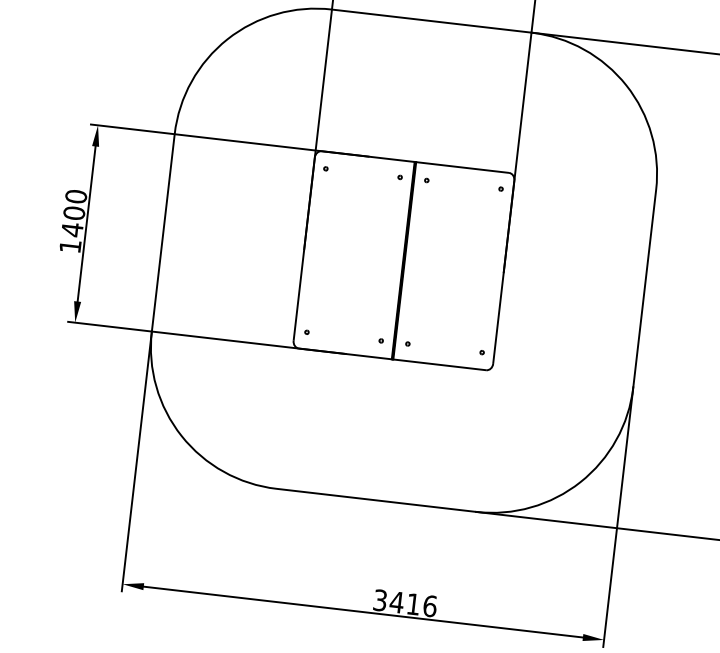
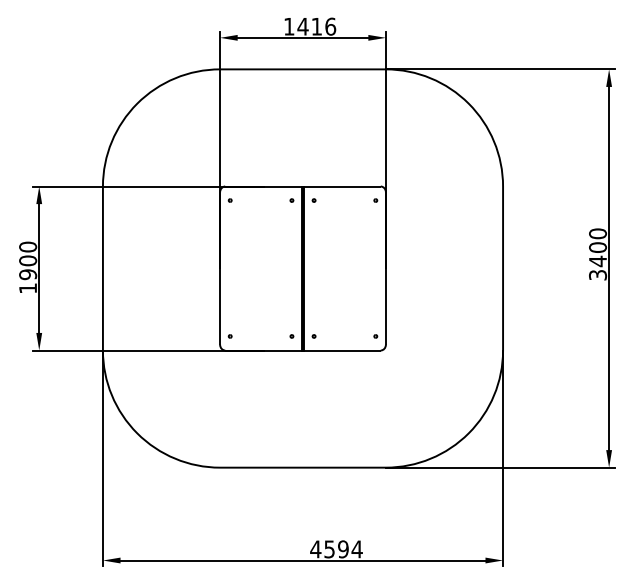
text: (72, 229) -> (28, 274), 1400 -> 1900
text: (405, 603) -> (336, 549), 3416 -> 4594

